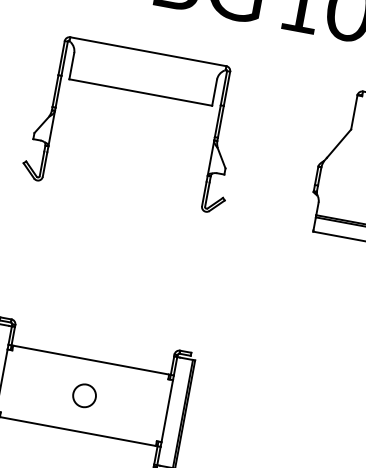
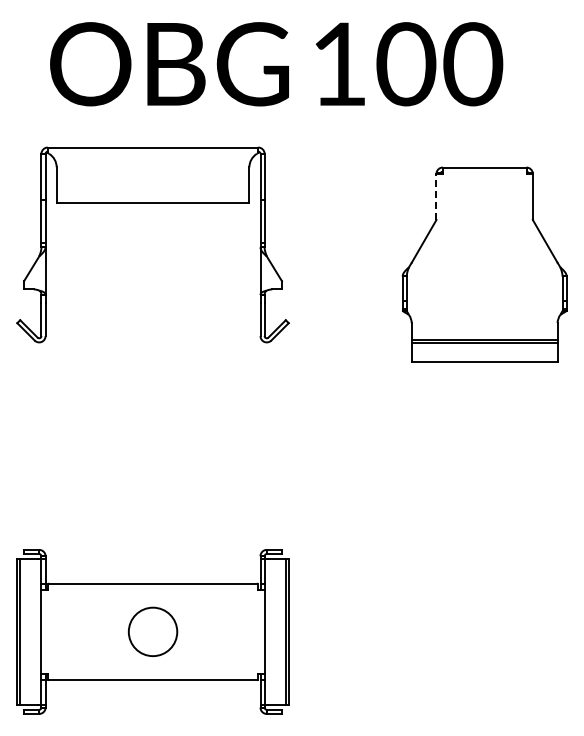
part: (140, 93) -> (152, 203), moved
line: (354, 112) -> (436, 196), solid -> dashed
circle: (84, 395) -> (152, 631), size x1.6

